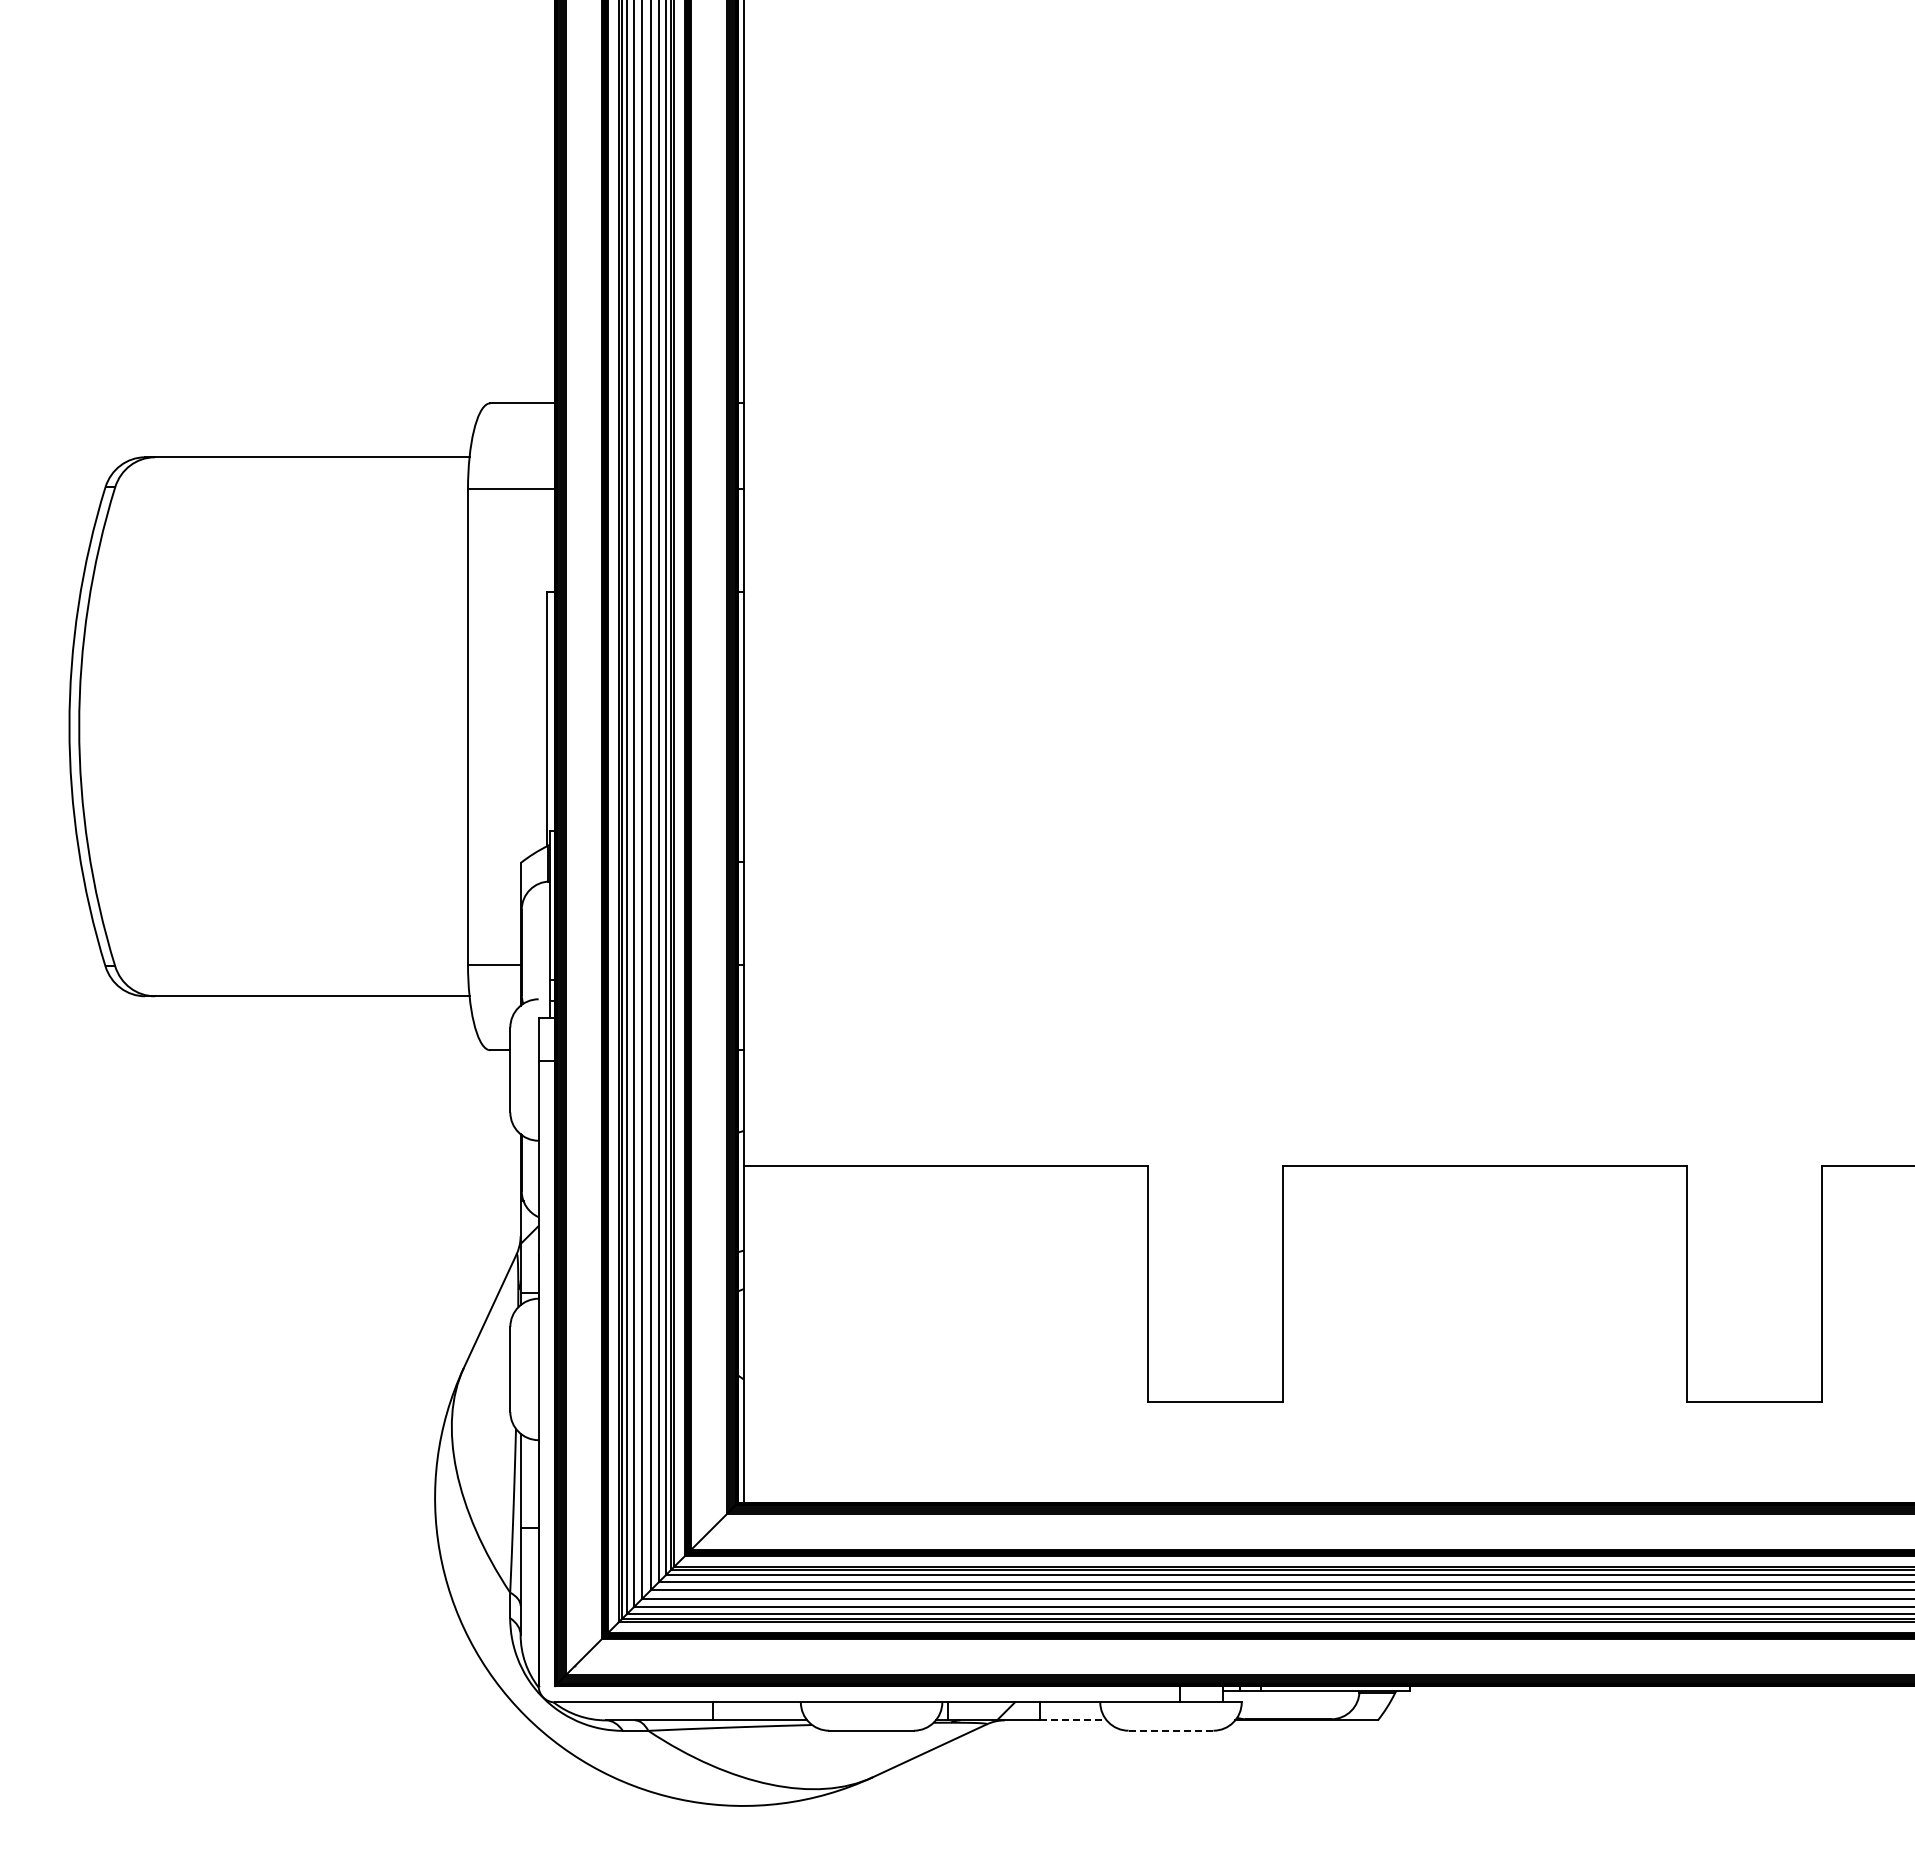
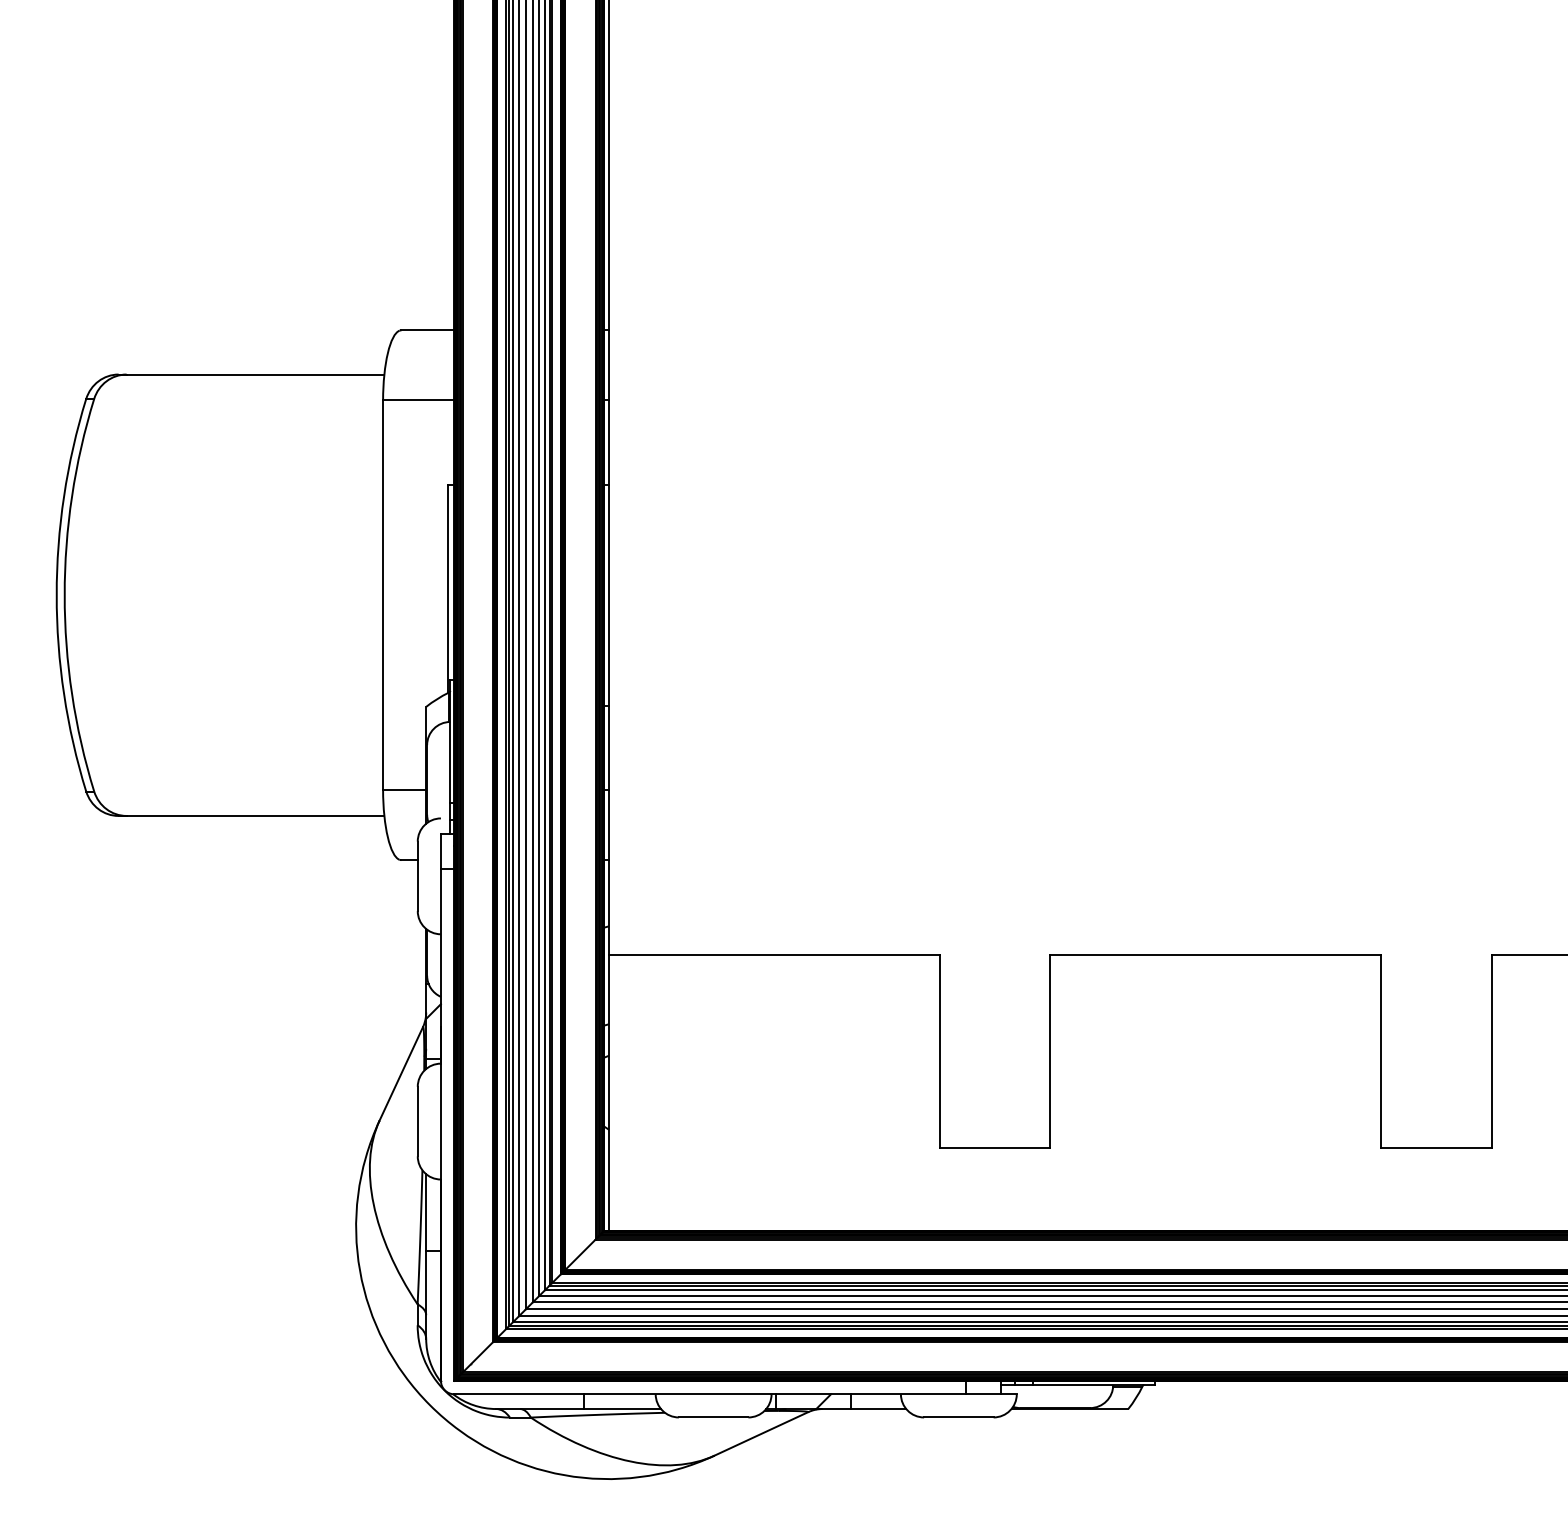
line: (1073, 1720) -> (879, 1409), dashed -> solid
line: (1170, 1730) -> (958, 1417), dashed -> solid

